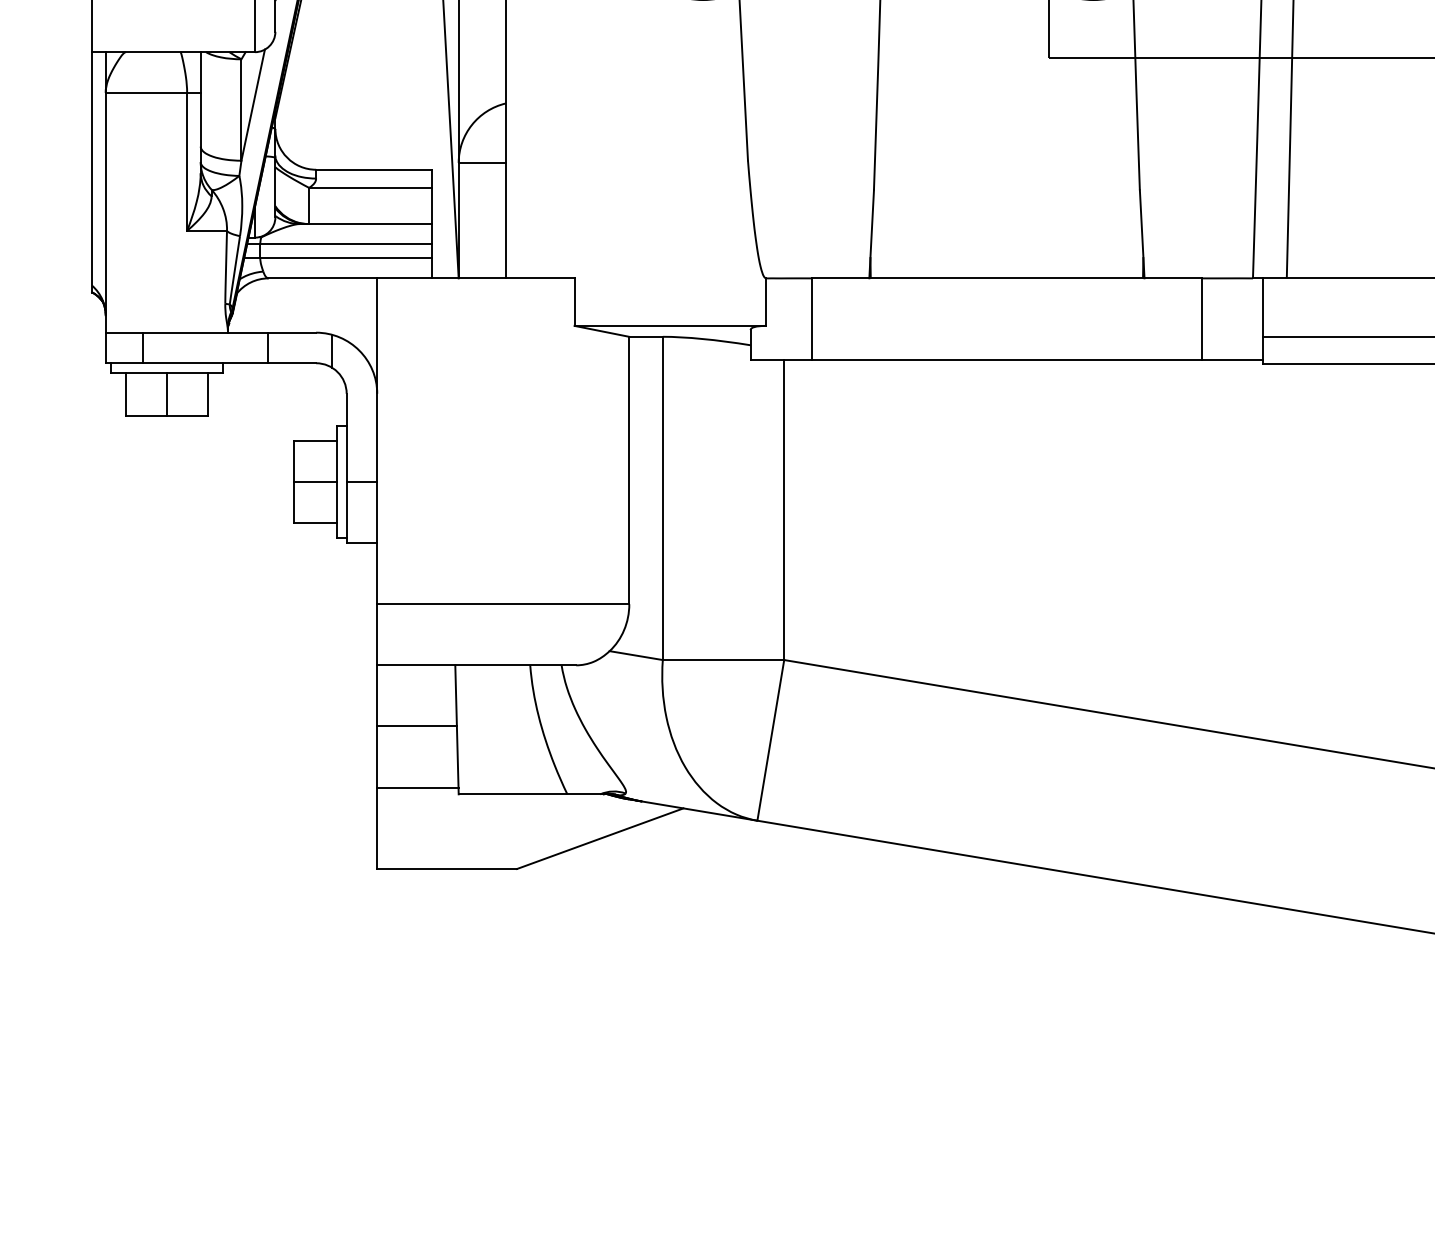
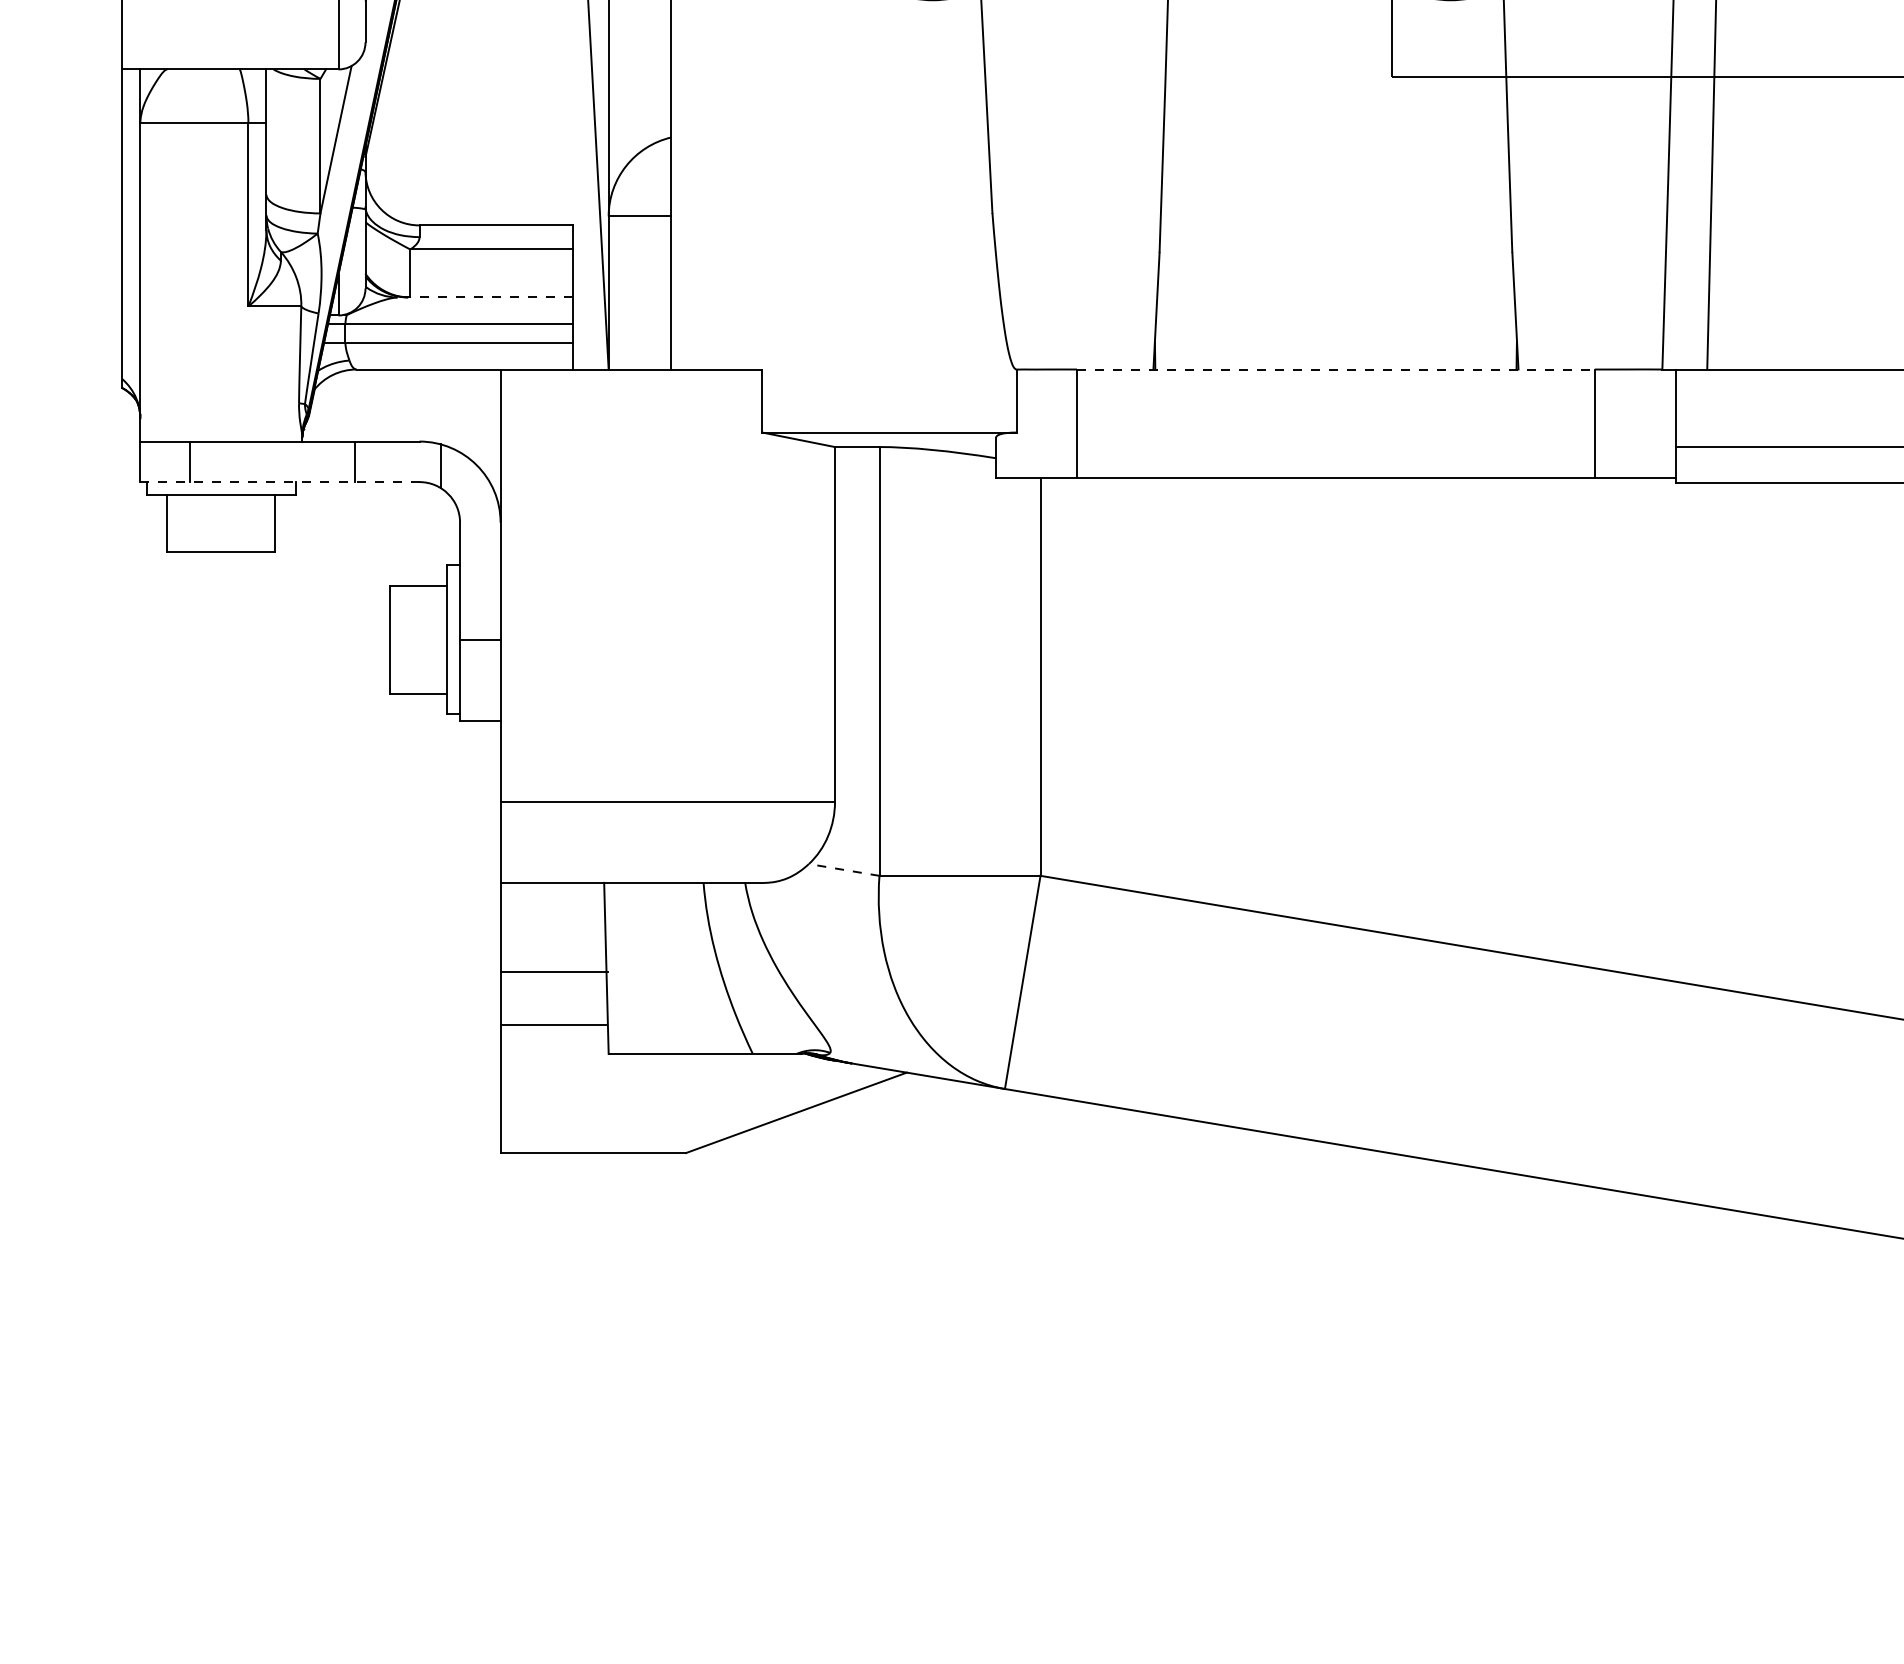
line: (365, 224) -> (485, 297), solid -> dashed
line: (1006, 278) -> (1335, 369), solid -> dashed
line: (210, 363) -> (279, 482), solid -> dashed
line: (166, 394) -> (221, 523), removed
line: (315, 481) -> (418, 639), removed
line: (636, 655) -> (844, 869), solid -> dashed
line: (417, 726) -> (553, 1024), moved
line: (417, 787) -> (554, 971), moved

